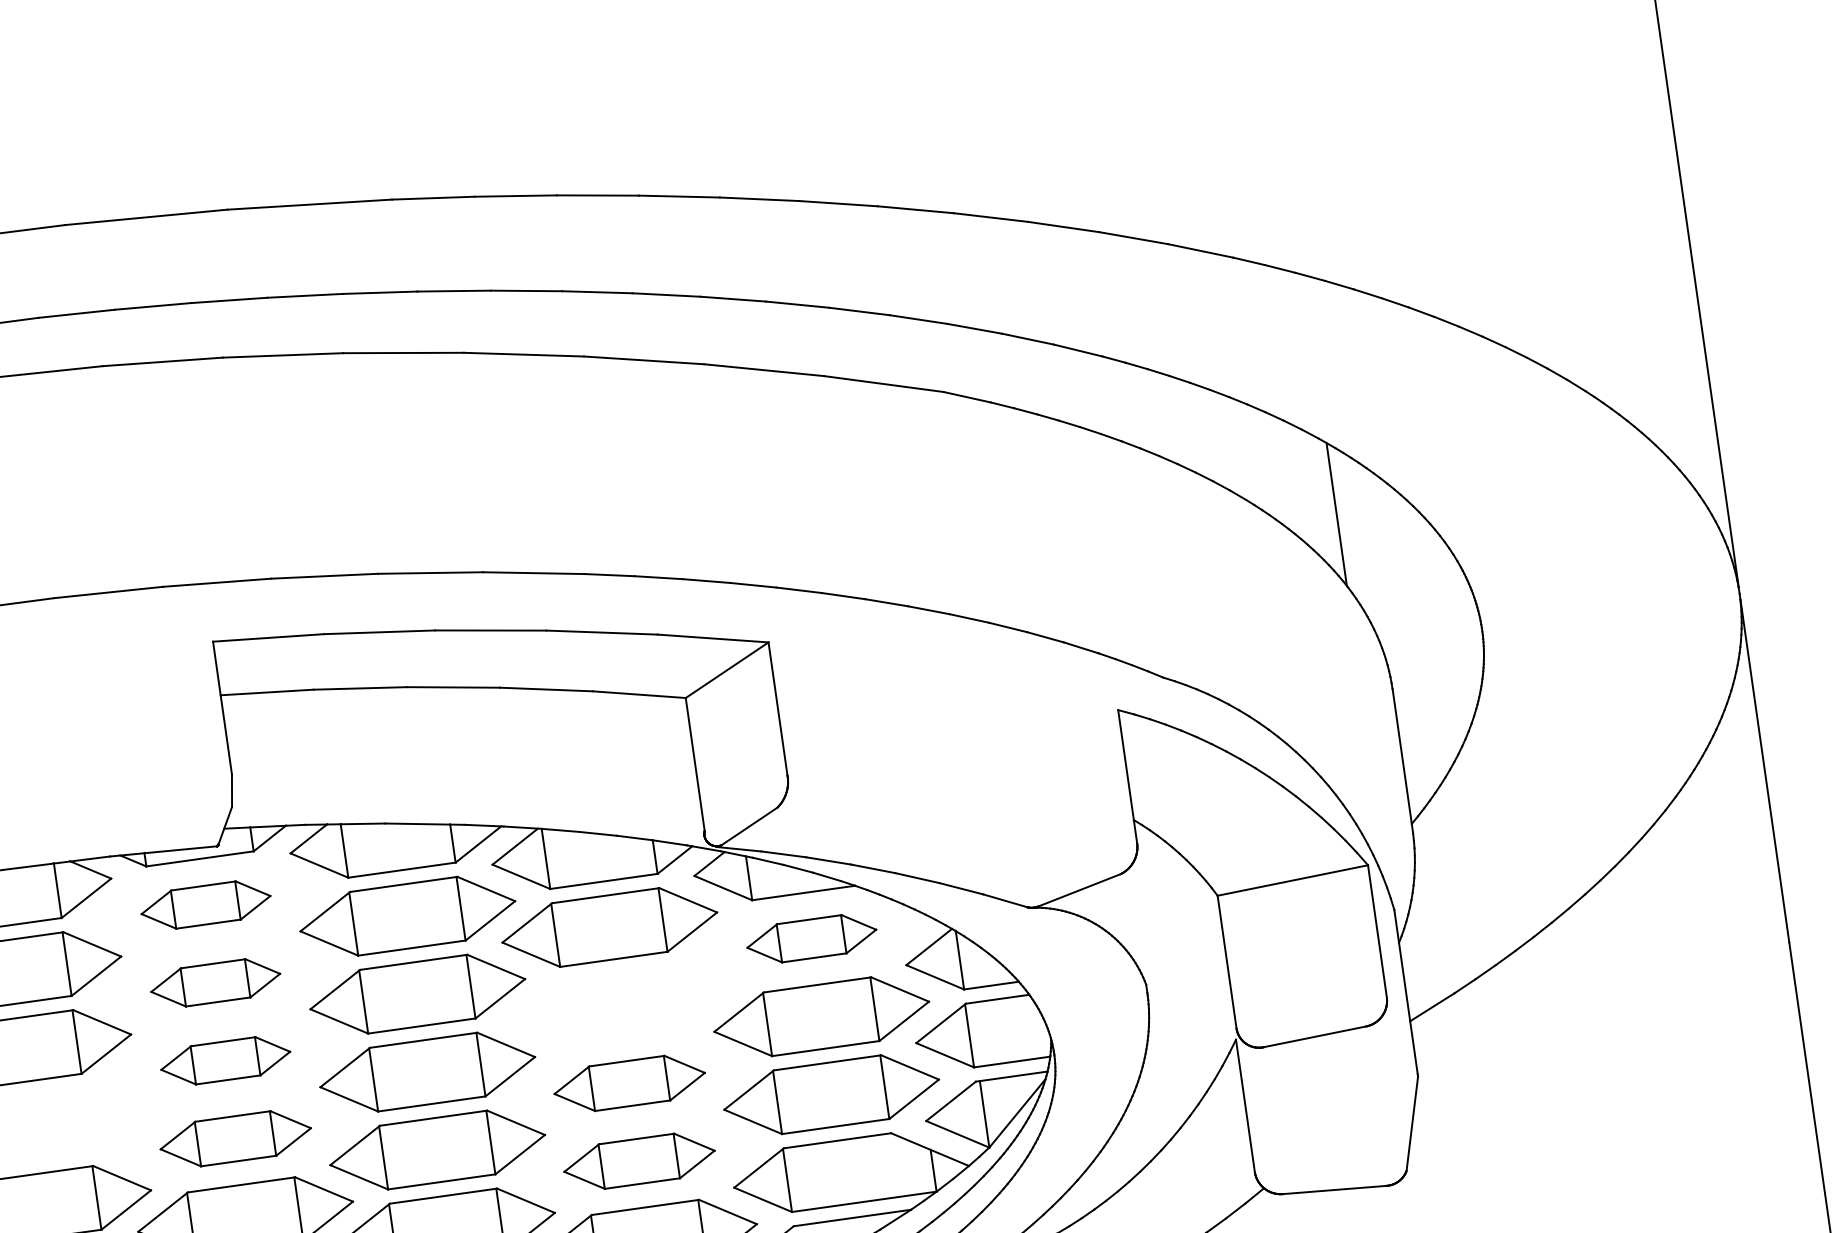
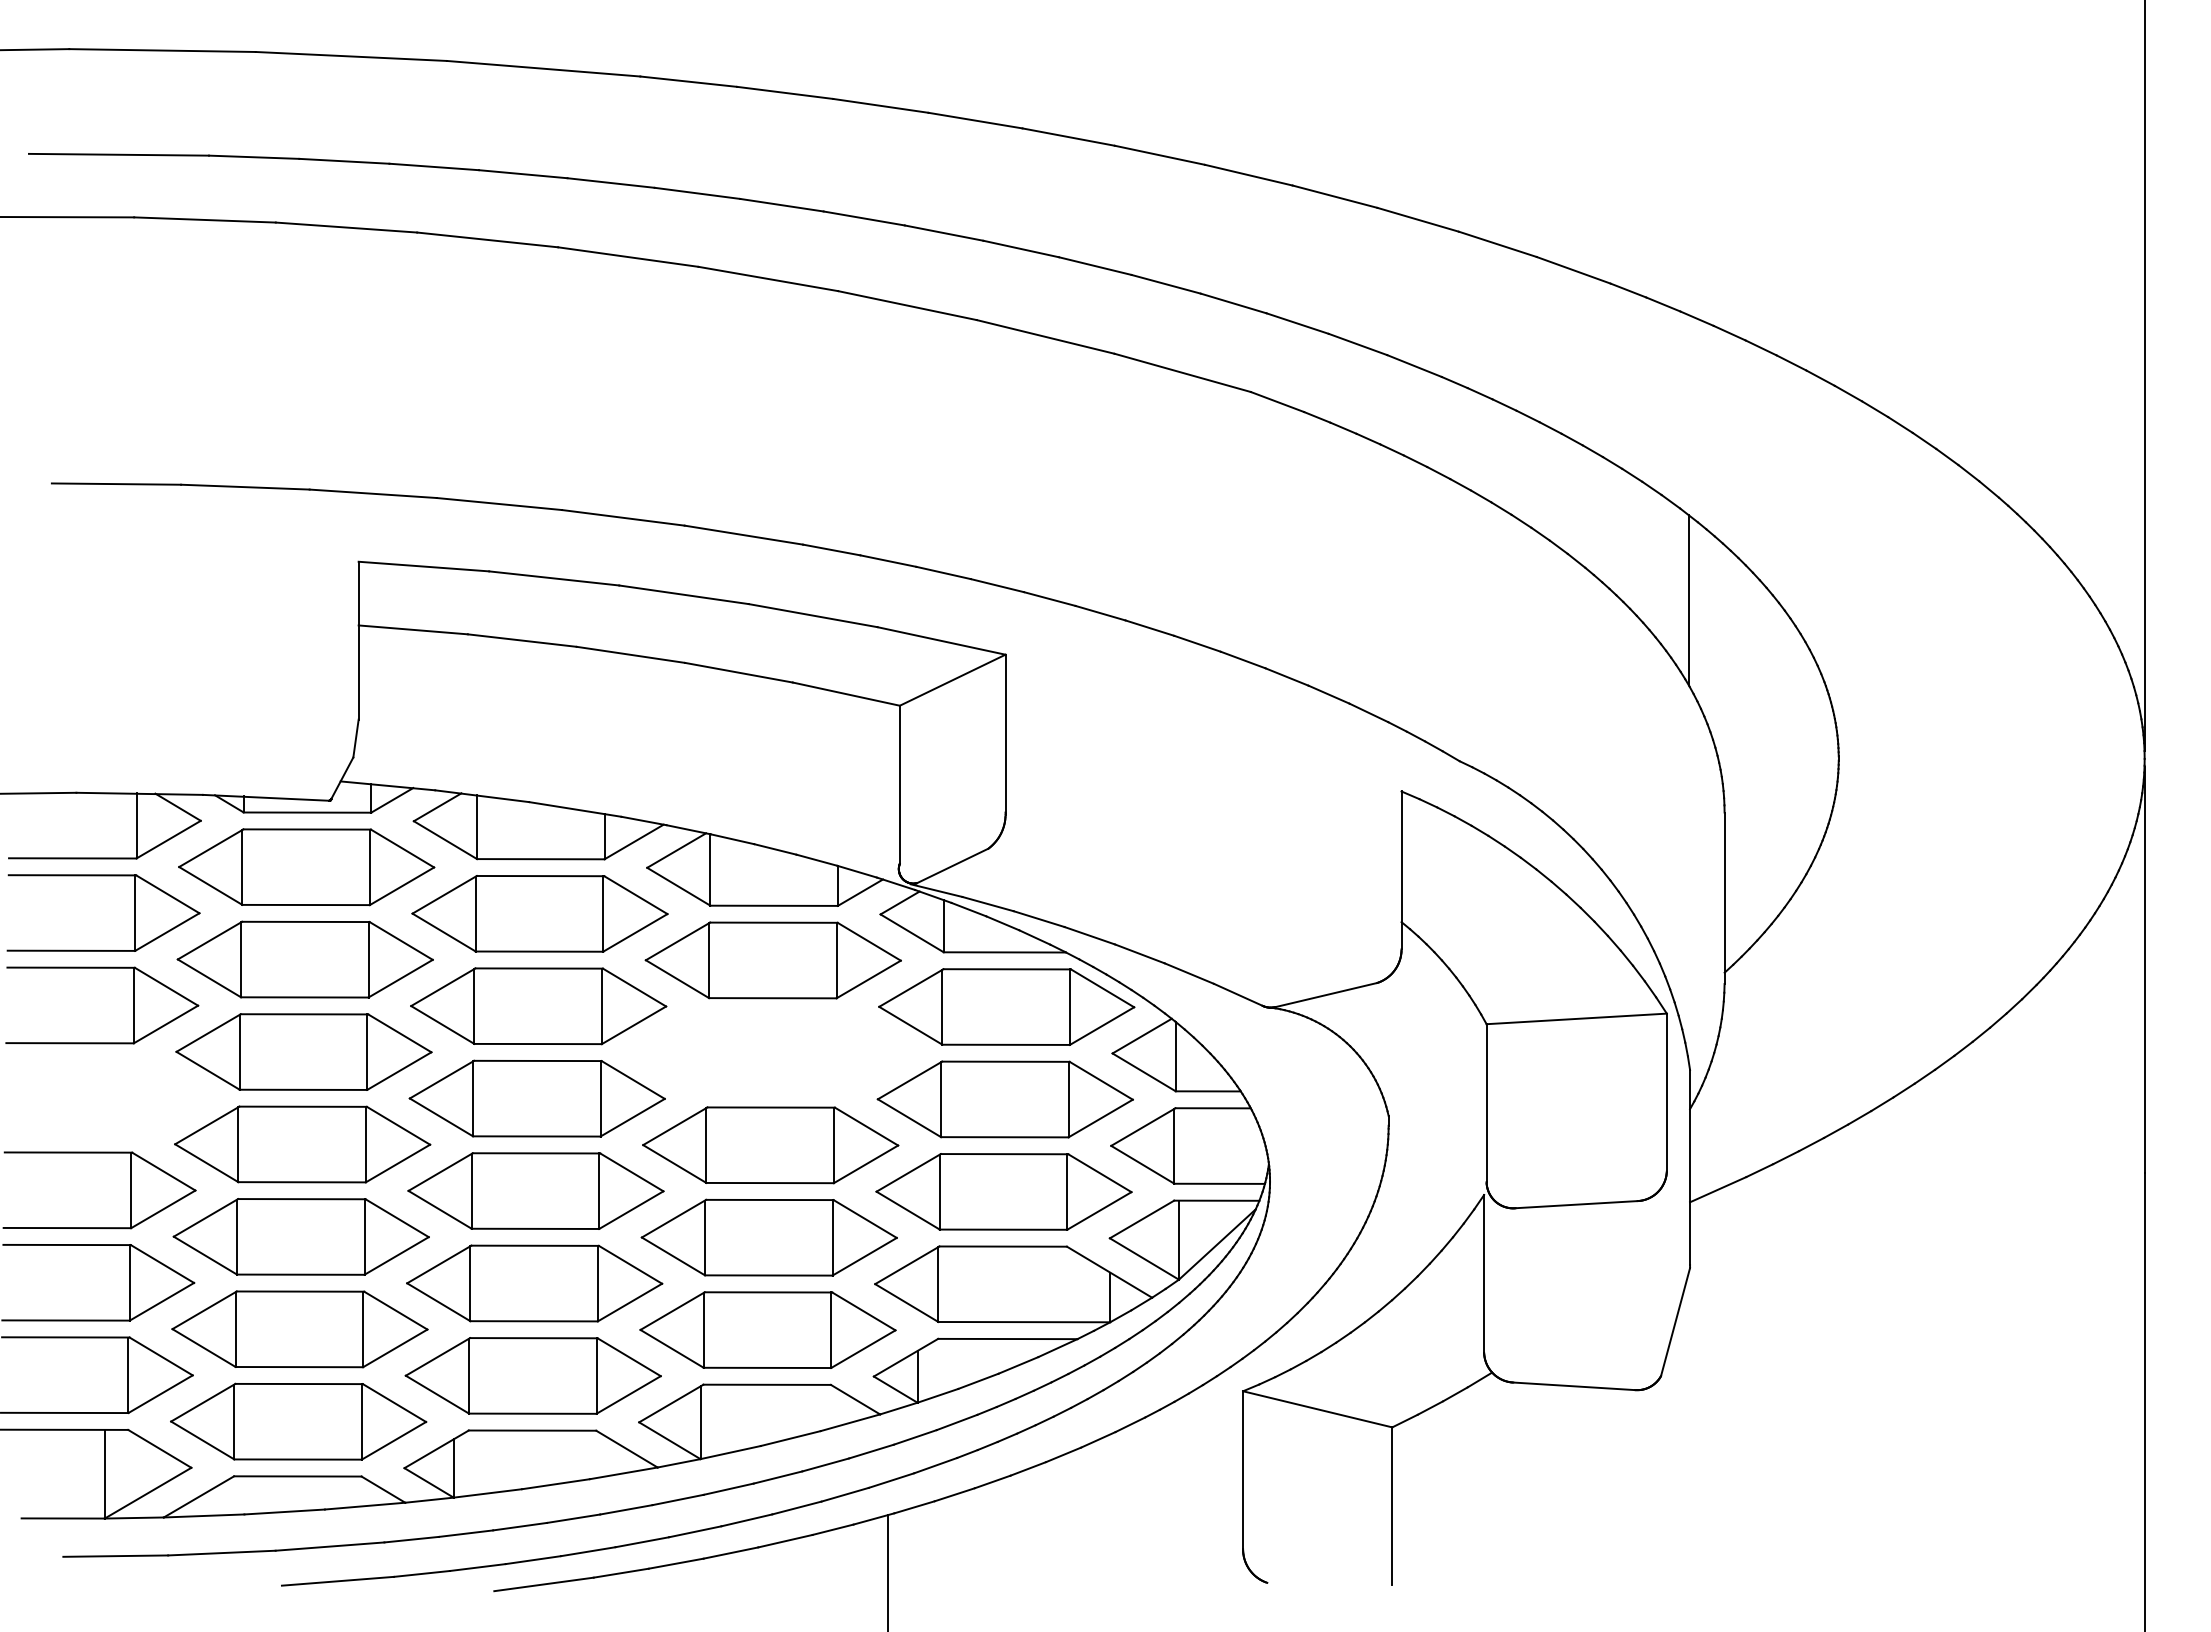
part: (205, 905) -> (306, 867), size x1.67
part: (811, 938) -> (1006, 1006), size x1.67
part: (215, 982) -> (304, 959), size x1.67
part: (225, 1060) -> (303, 1051), size x1.67
part: (629, 1083) -> (770, 1145), size x1.43
part: (235, 1138) -> (302, 1144), size x1.43
part: (638, 1161) -> (768, 1237), size x1.43

